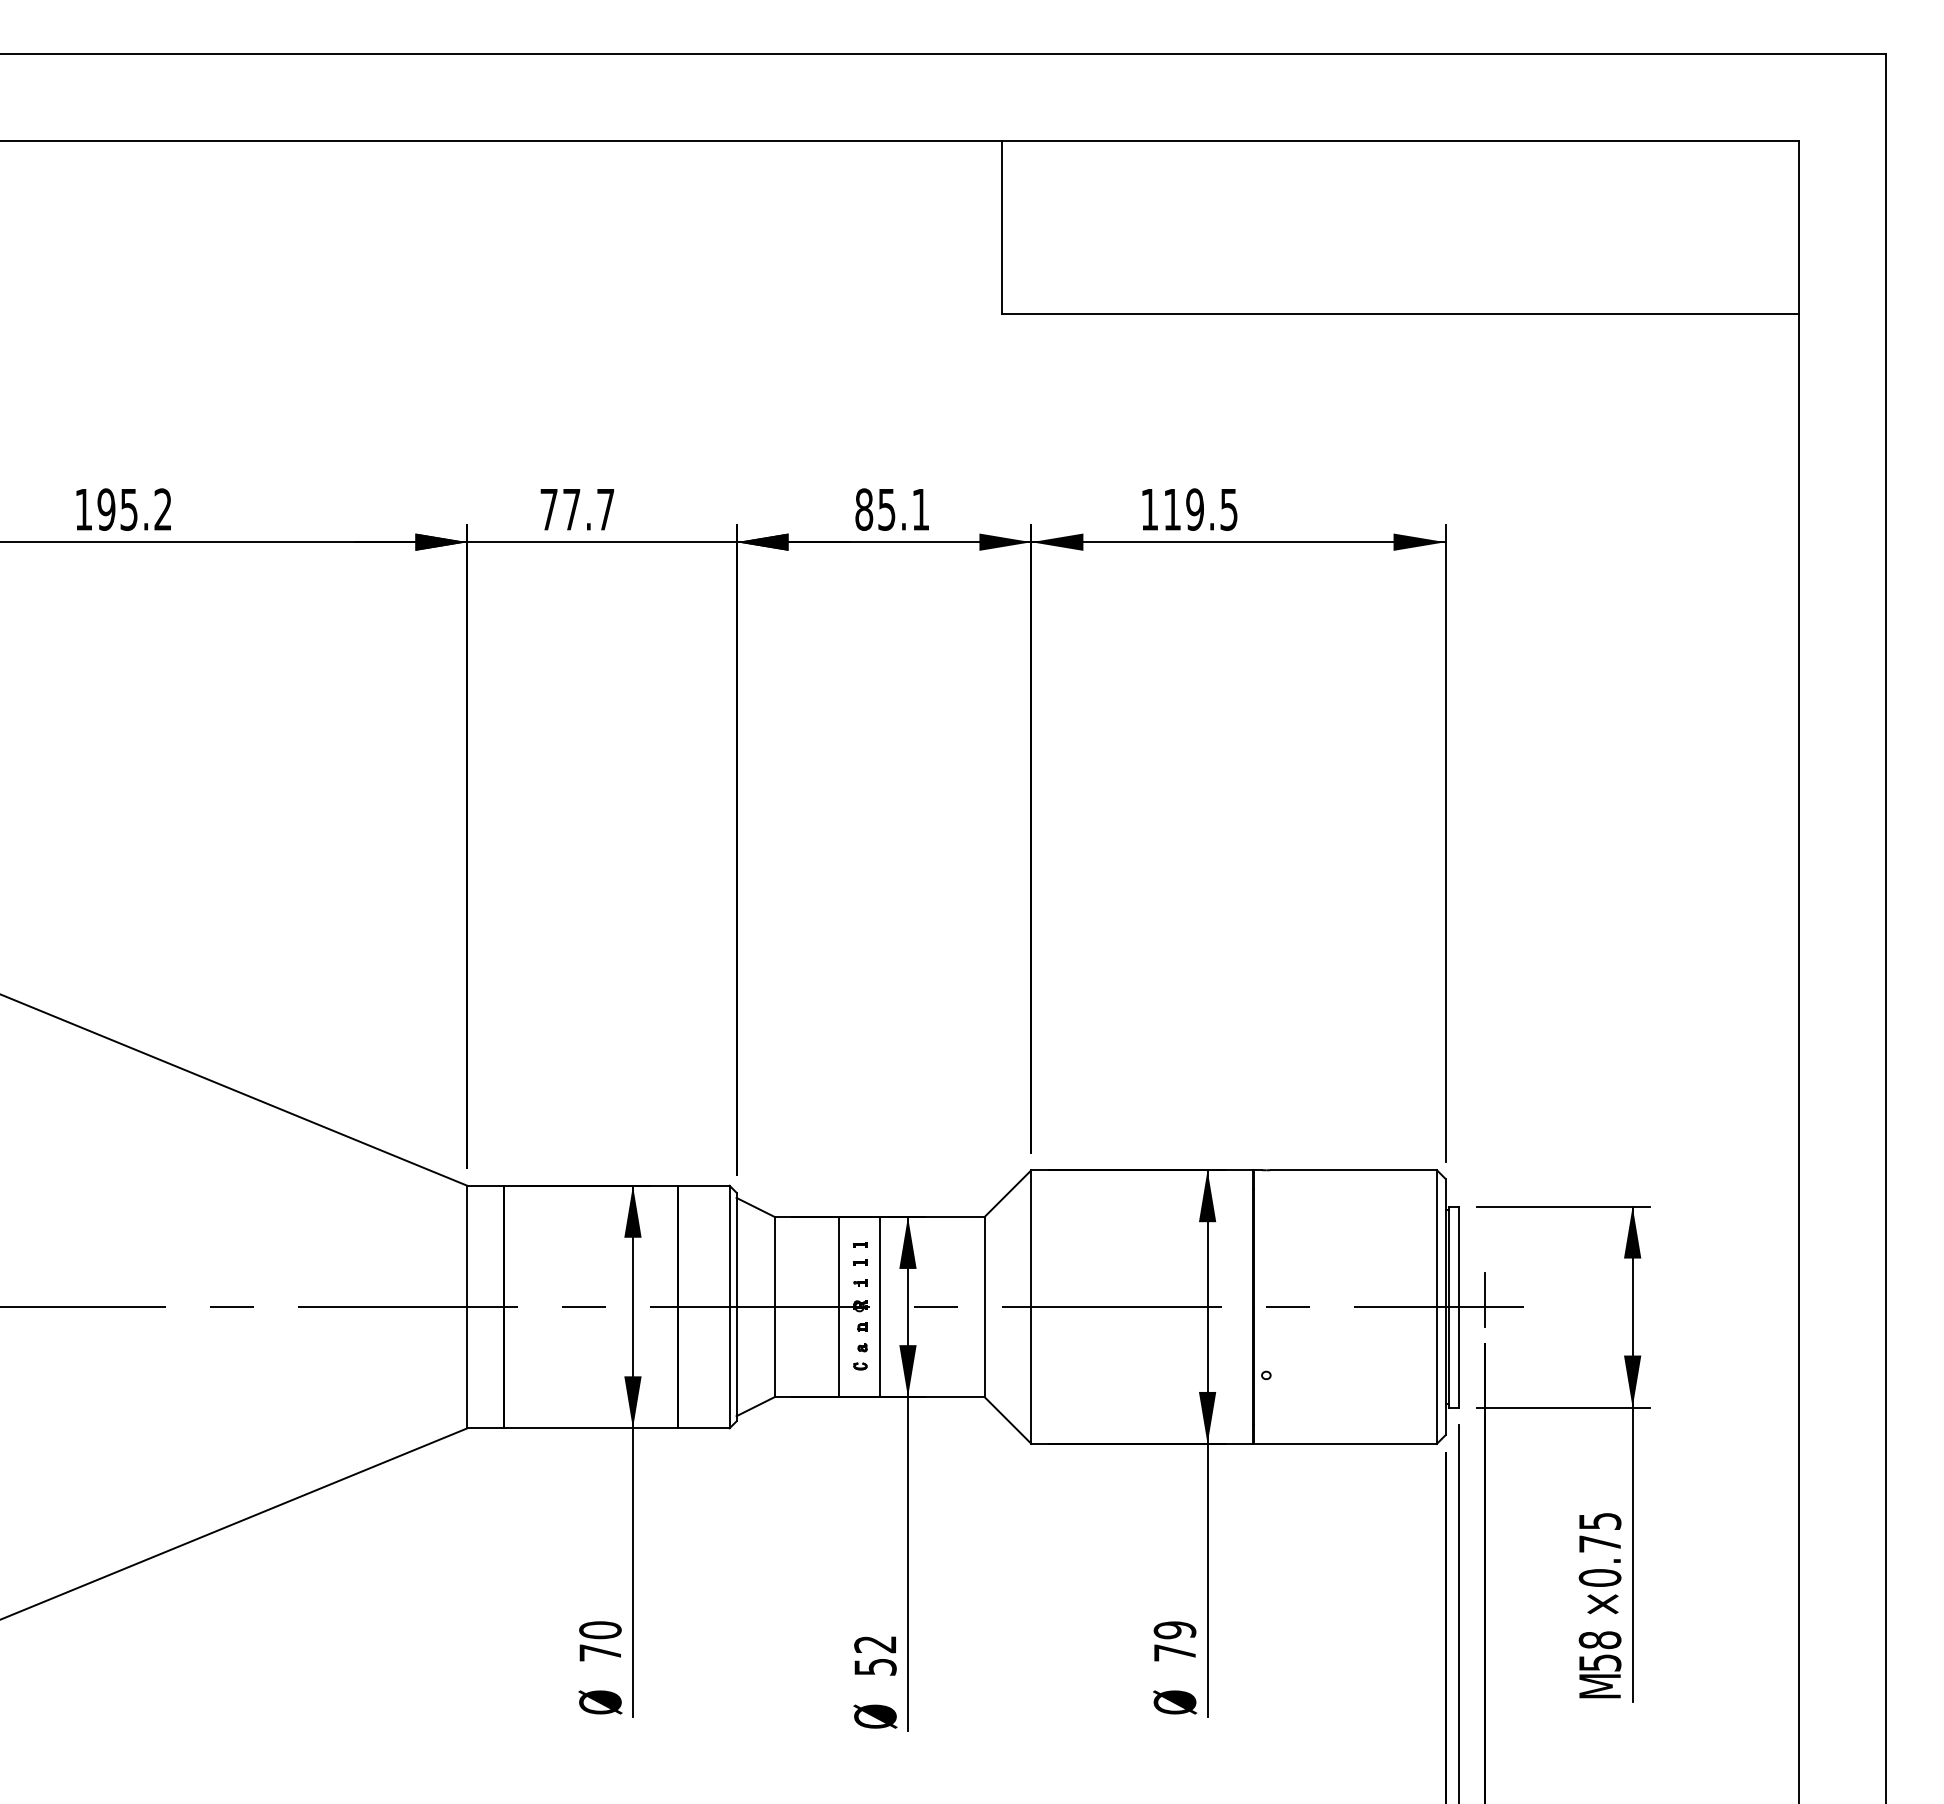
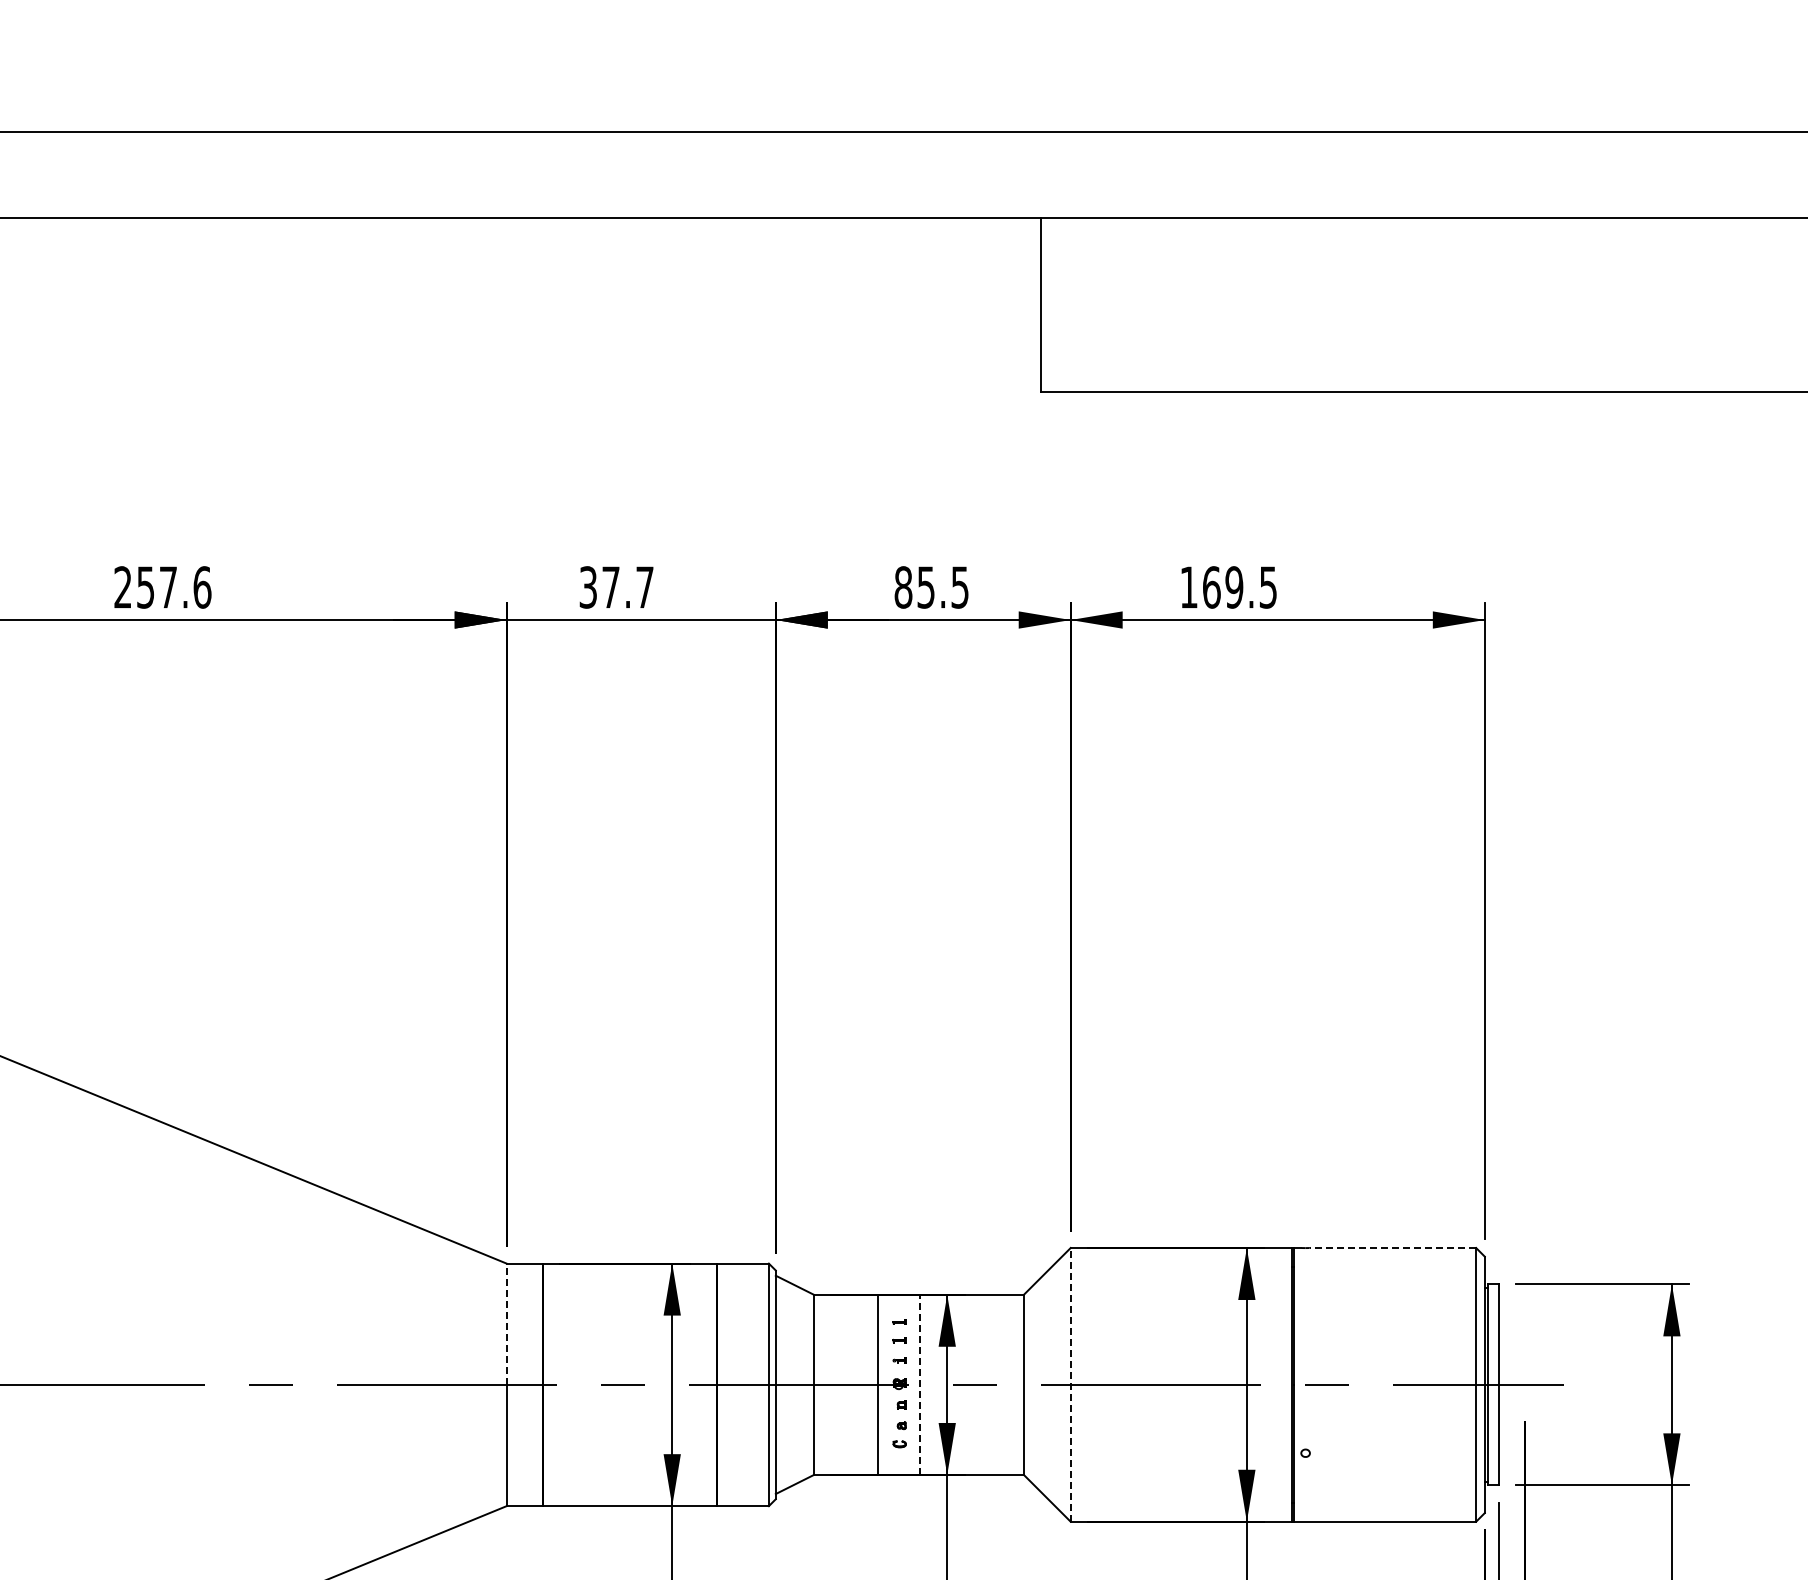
text: (123, 509) -> (162, 587), 195.2 -> 257.6
text: (548, 509) -> (587, 587), 77.7 -> 37.7
text: (920, 509) -> (959, 587), 85.1 -> 85.5
text: (1172, 509) -> (1211, 587), 119.5 -> 169.5
line: (1353, 1170) -> (1392, 1248), solid -> dashed
line: (467, 1246) -> (506, 1324), solid -> dashed
line: (1485, 1300) -> (1524, 1378), removed
line: (880, 1306) -> (919, 1384), solid -> dashed
line: (1031, 1307) -> (1070, 1385), solid -> dashed

